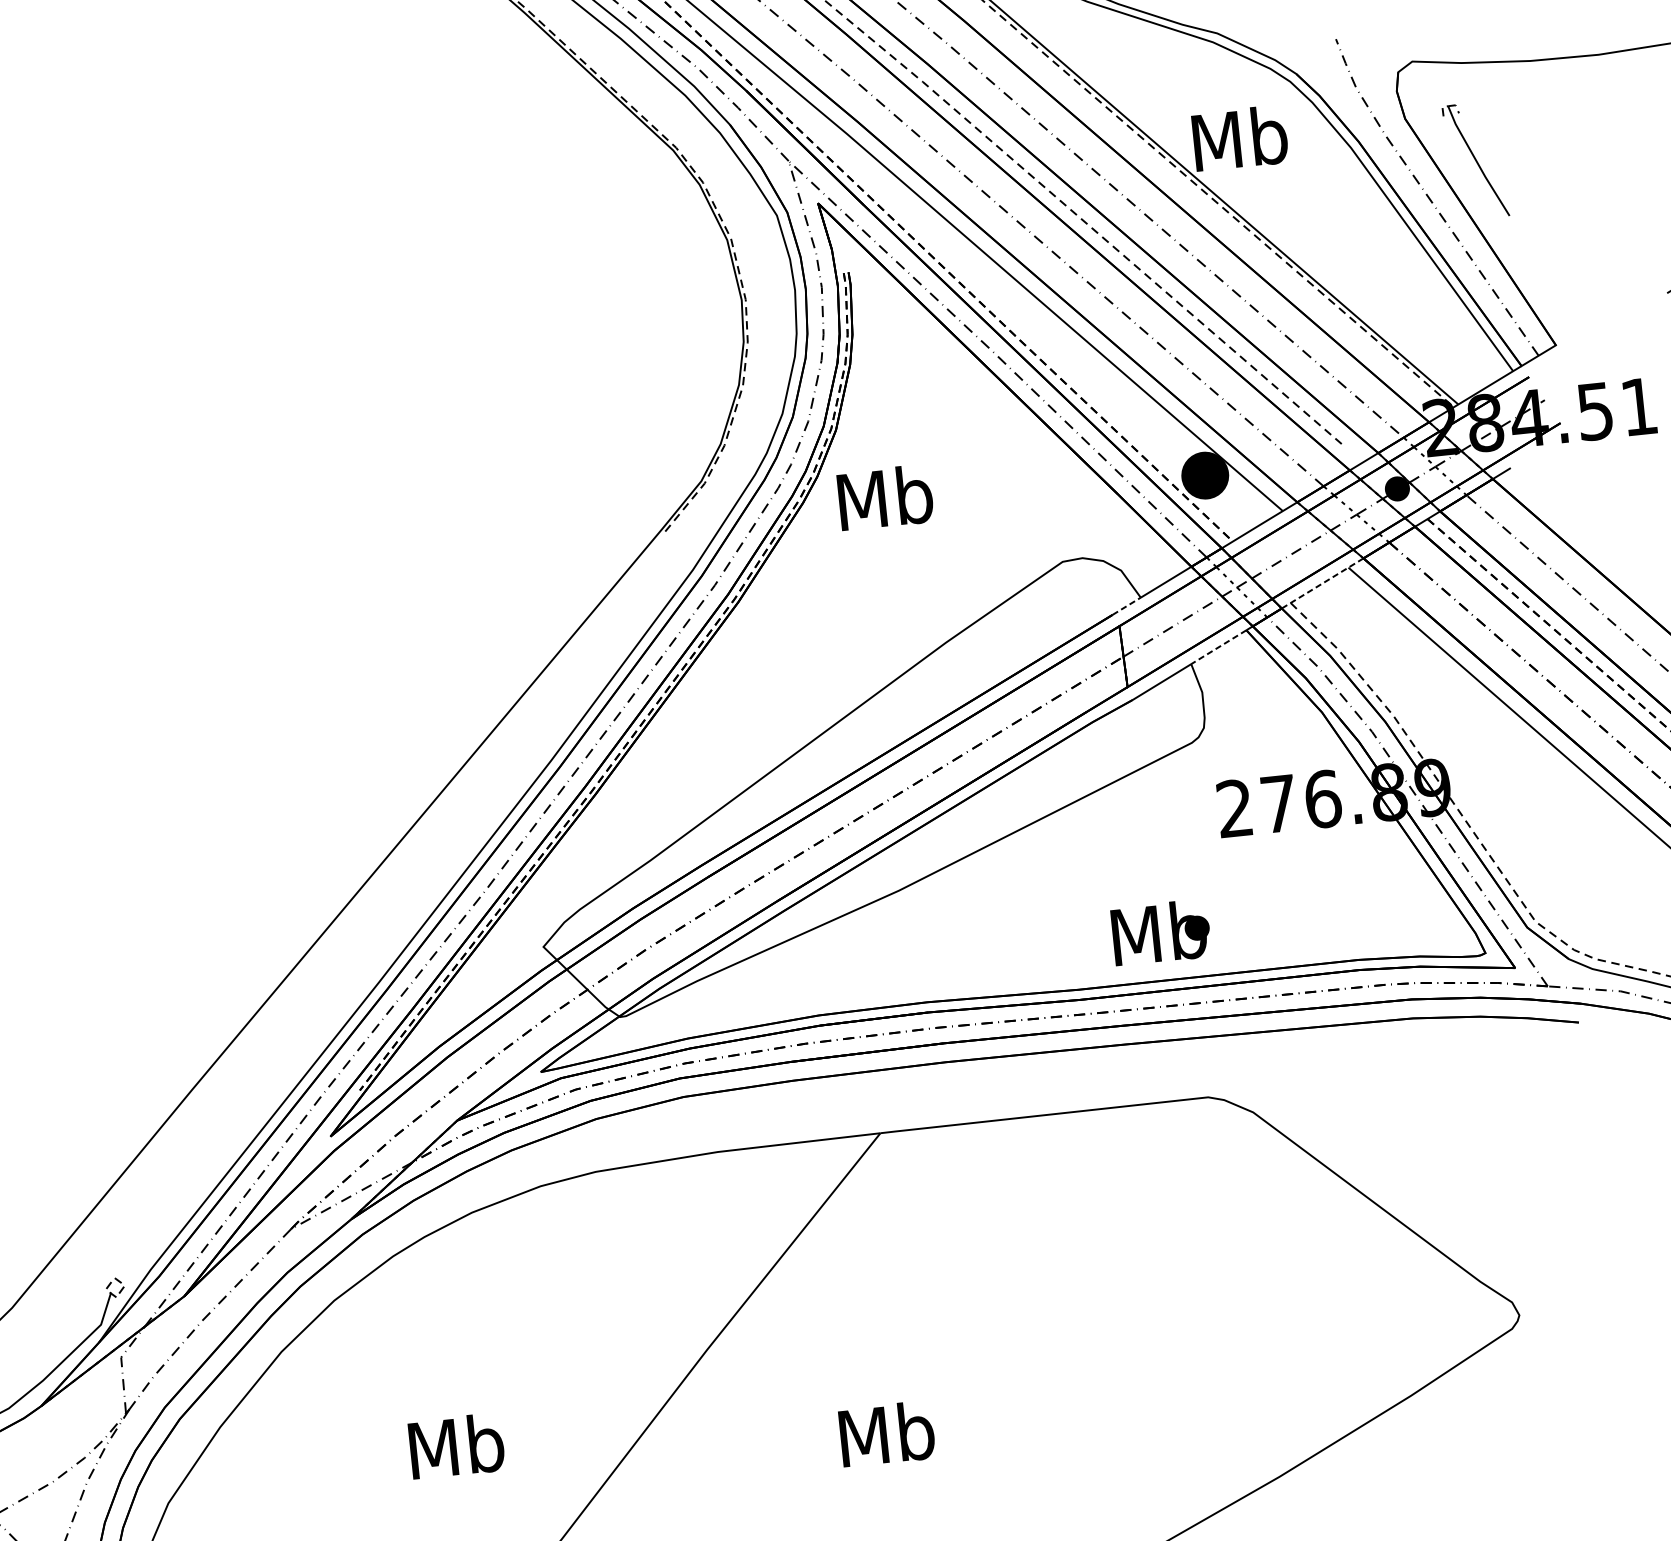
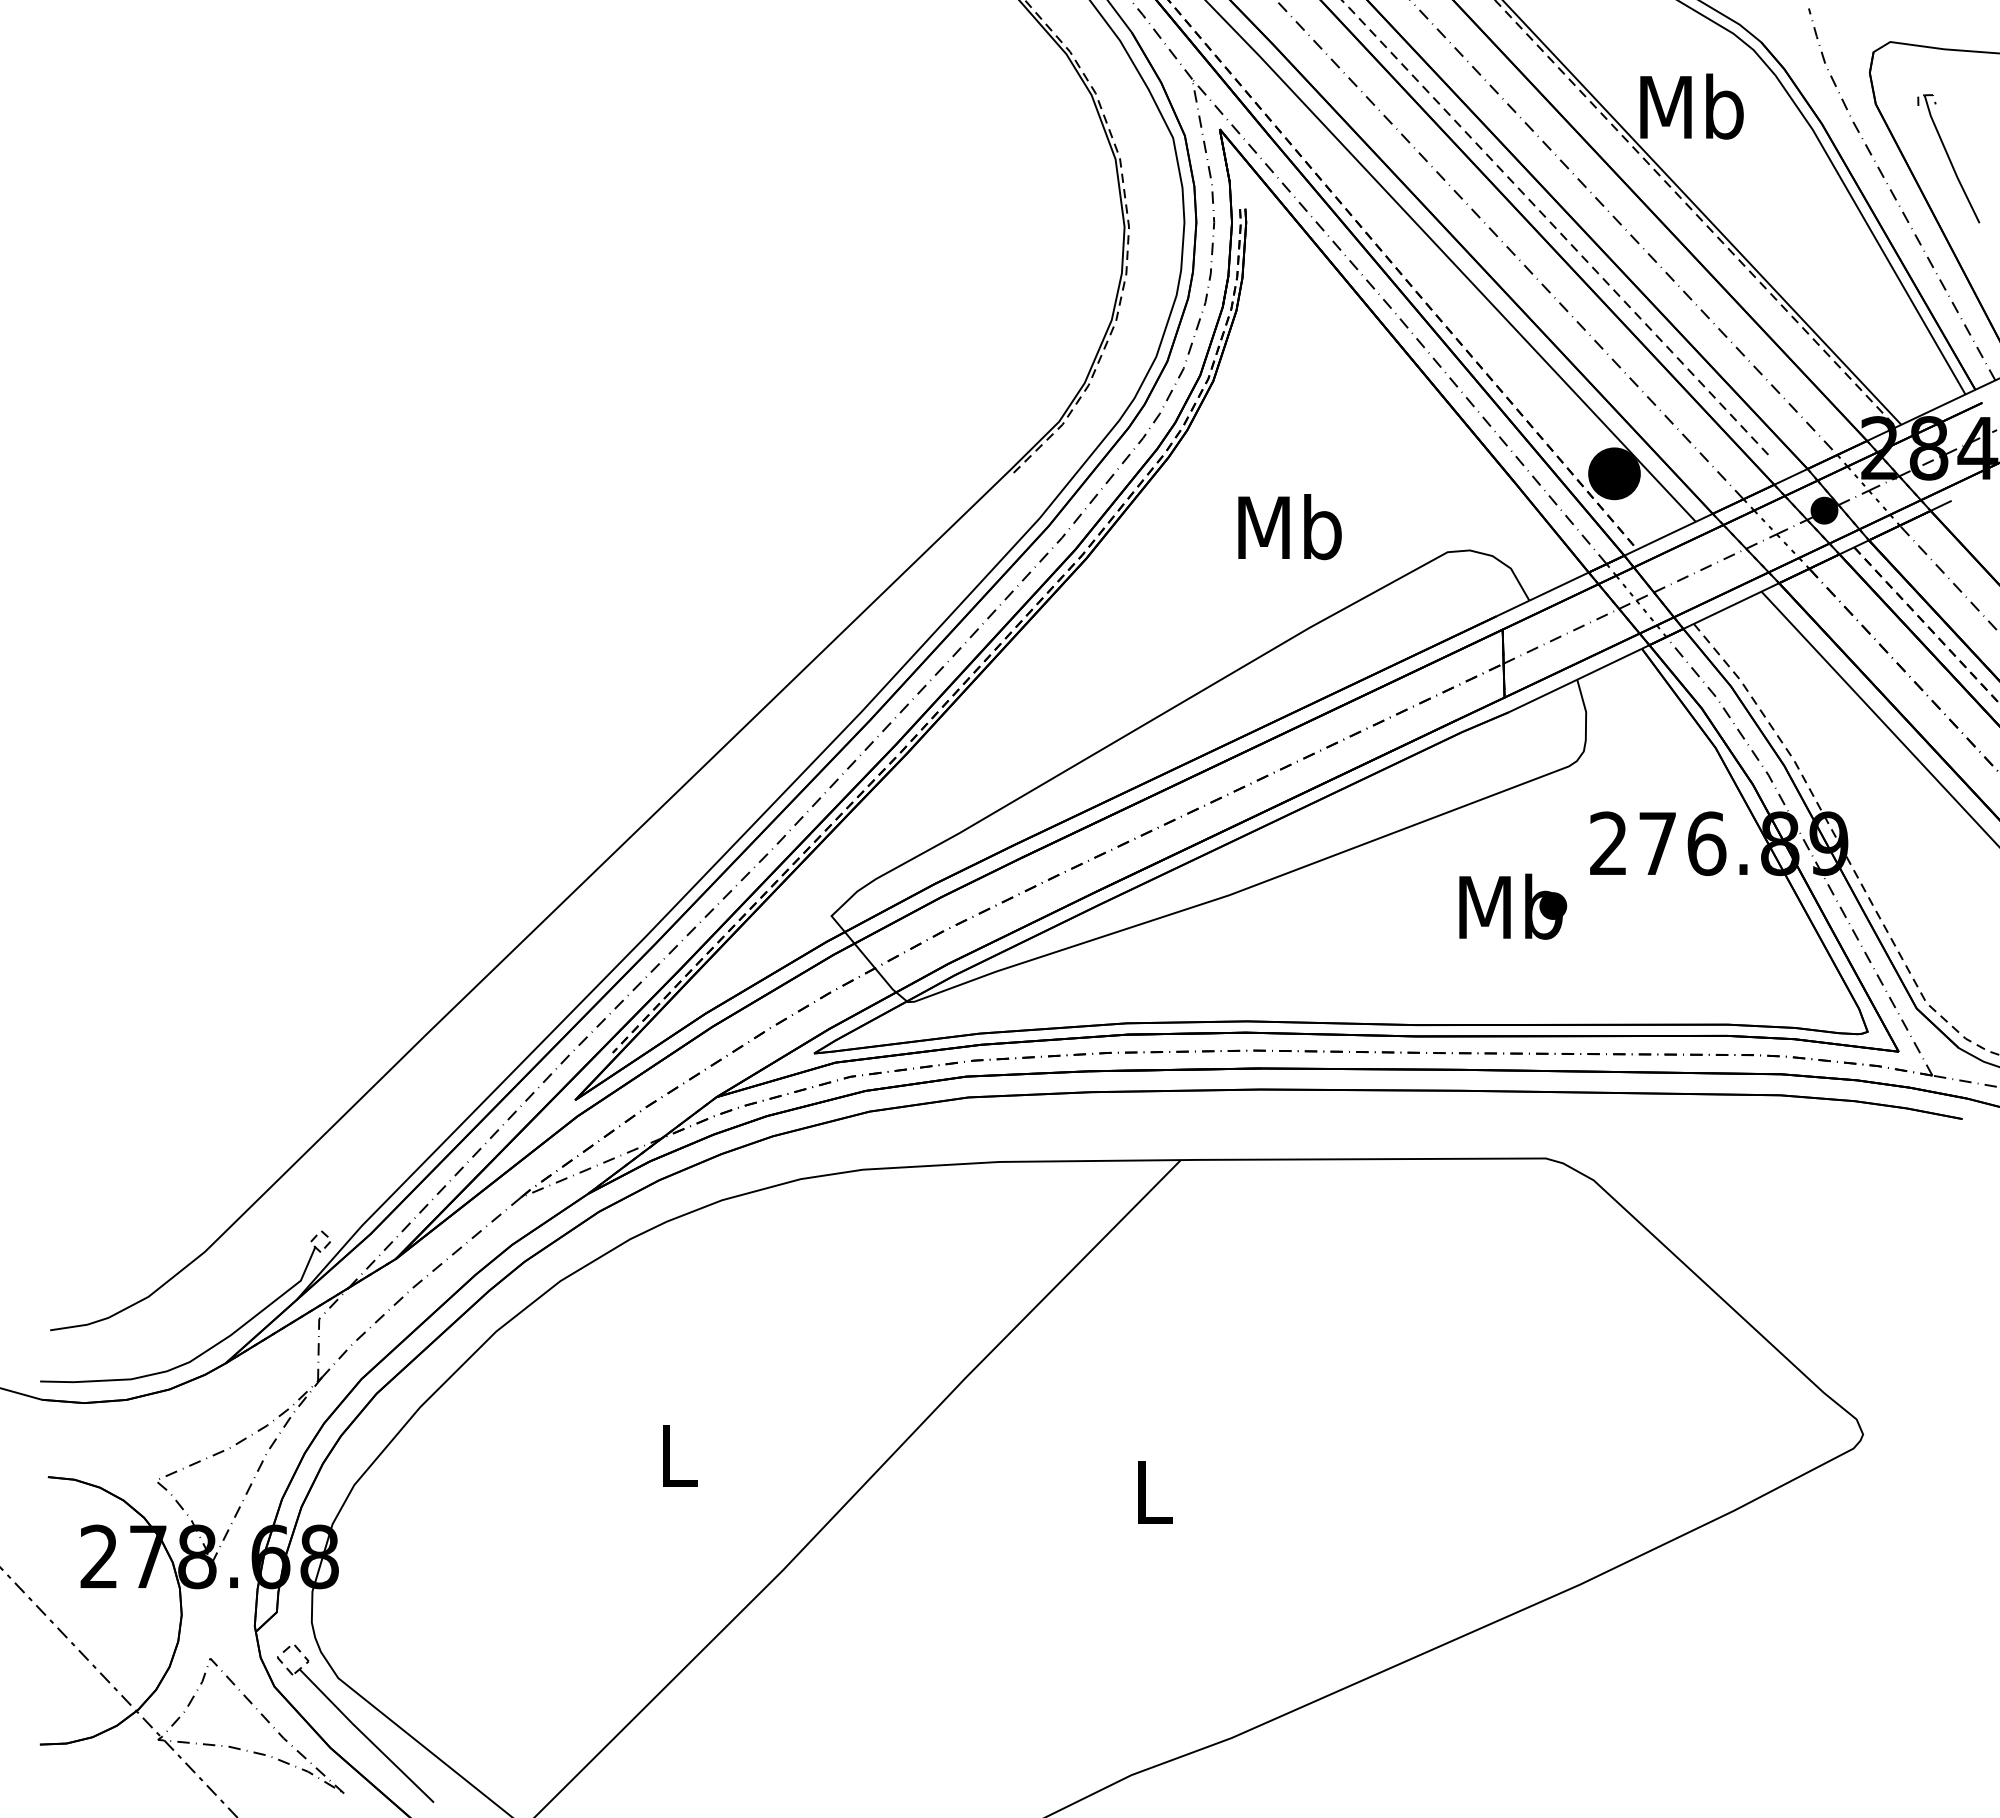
text: (885, 498) -> (1289, 527), moved
line: (1322, 583) -> (1730, 606), dashed -> solid
line: (1127, 606) -> (1513, 608), dashed -> solid
line: (1218, 647) -> (1609, 664), dashed -> solid
text: (1161, 932) -> (1513, 906), moved
text: (887, 1433) -> (1153, 1491), Mb -> L
text: (456, 1446) -> (678, 1455), Mb -> L

